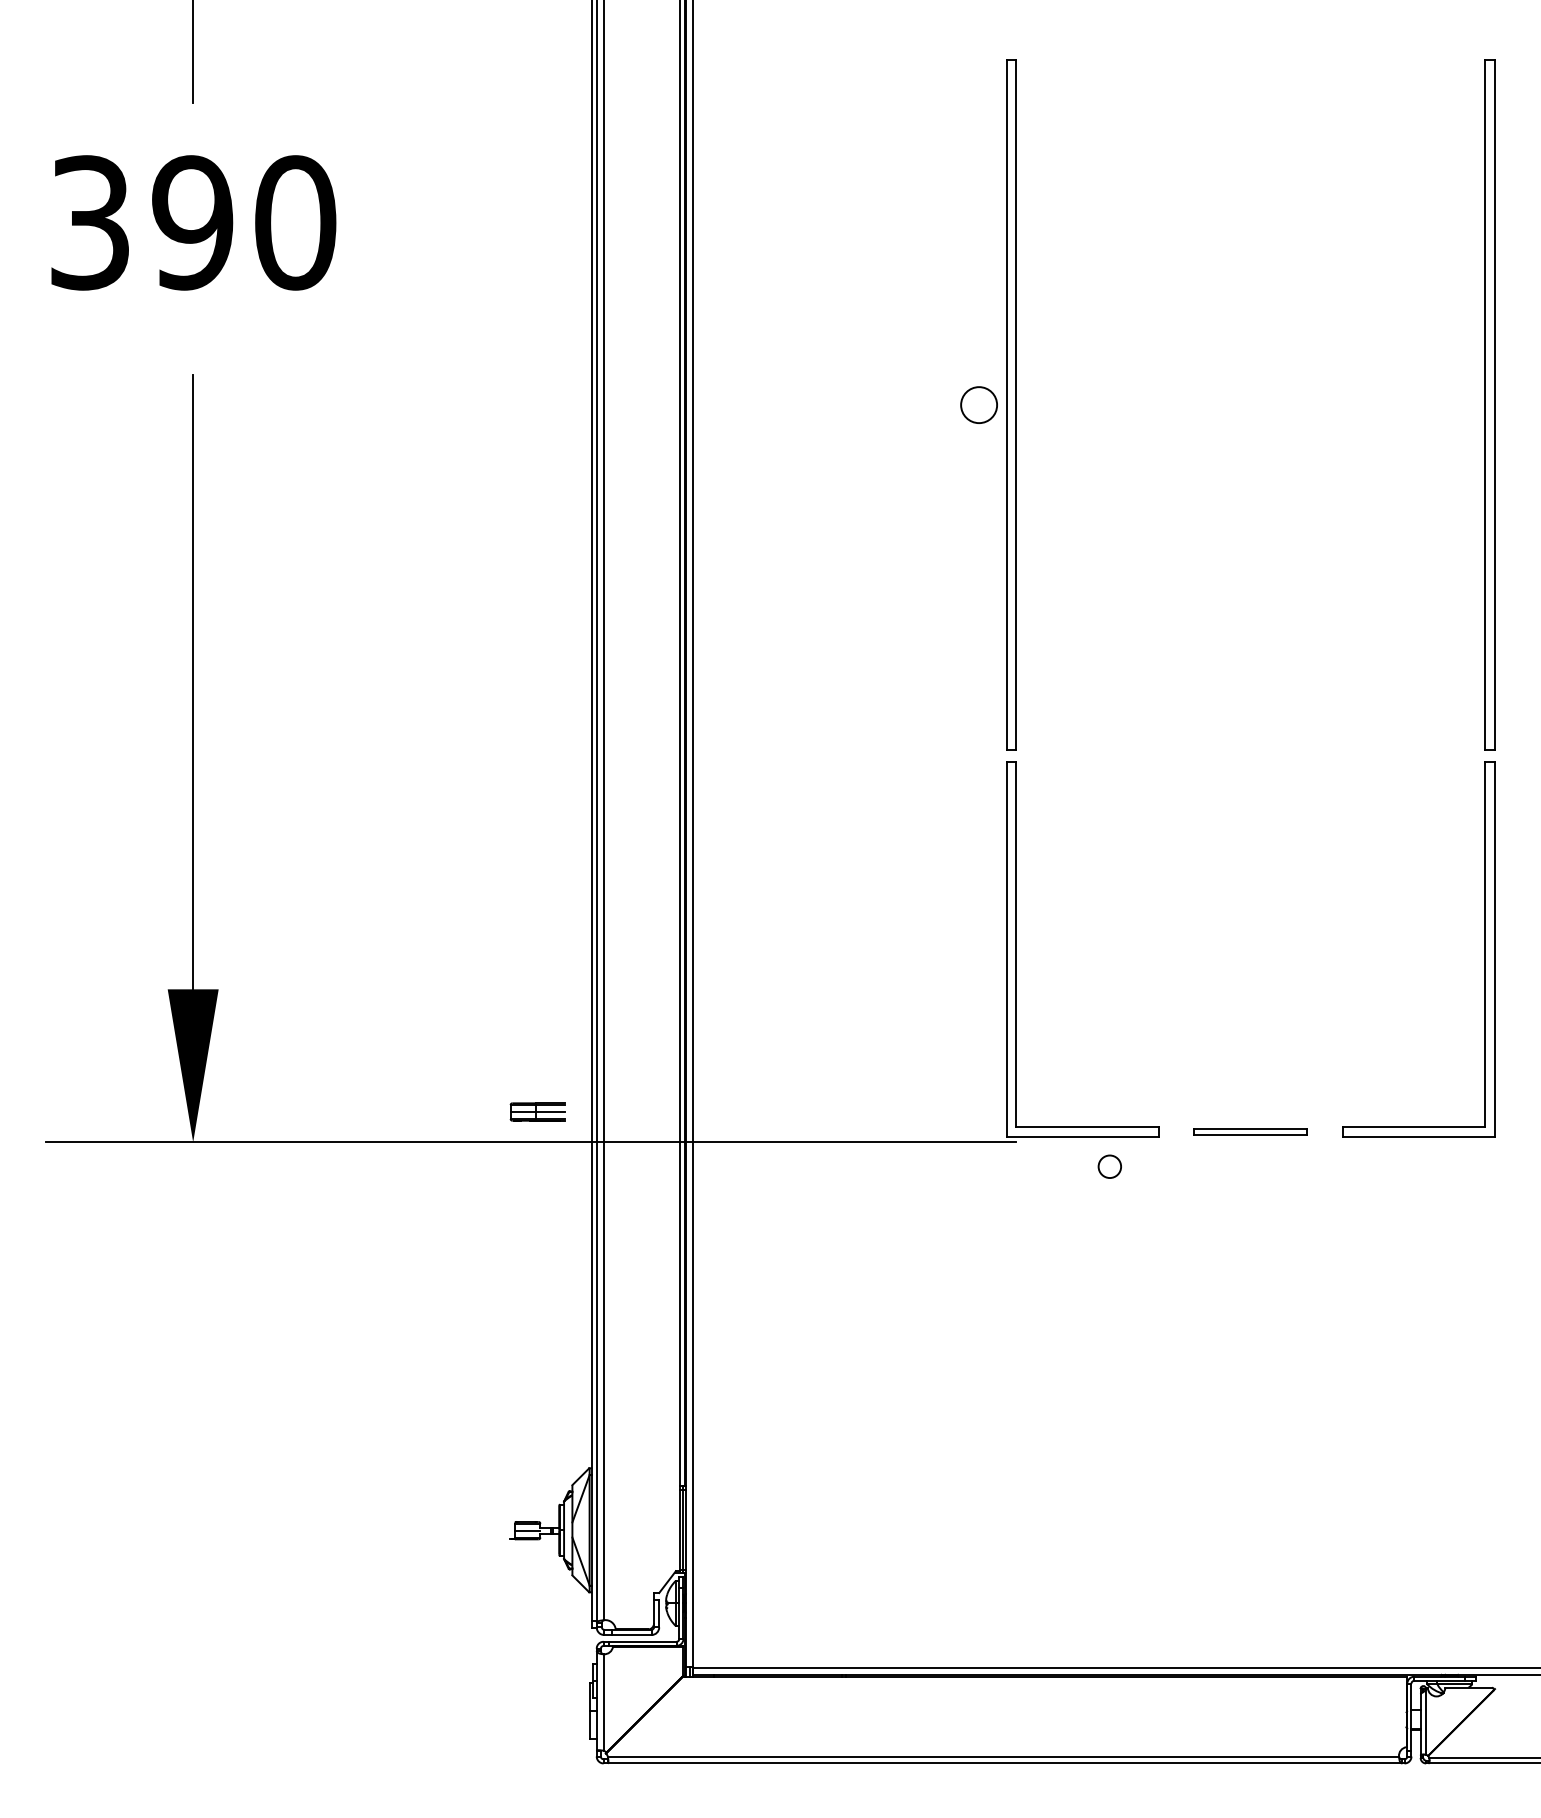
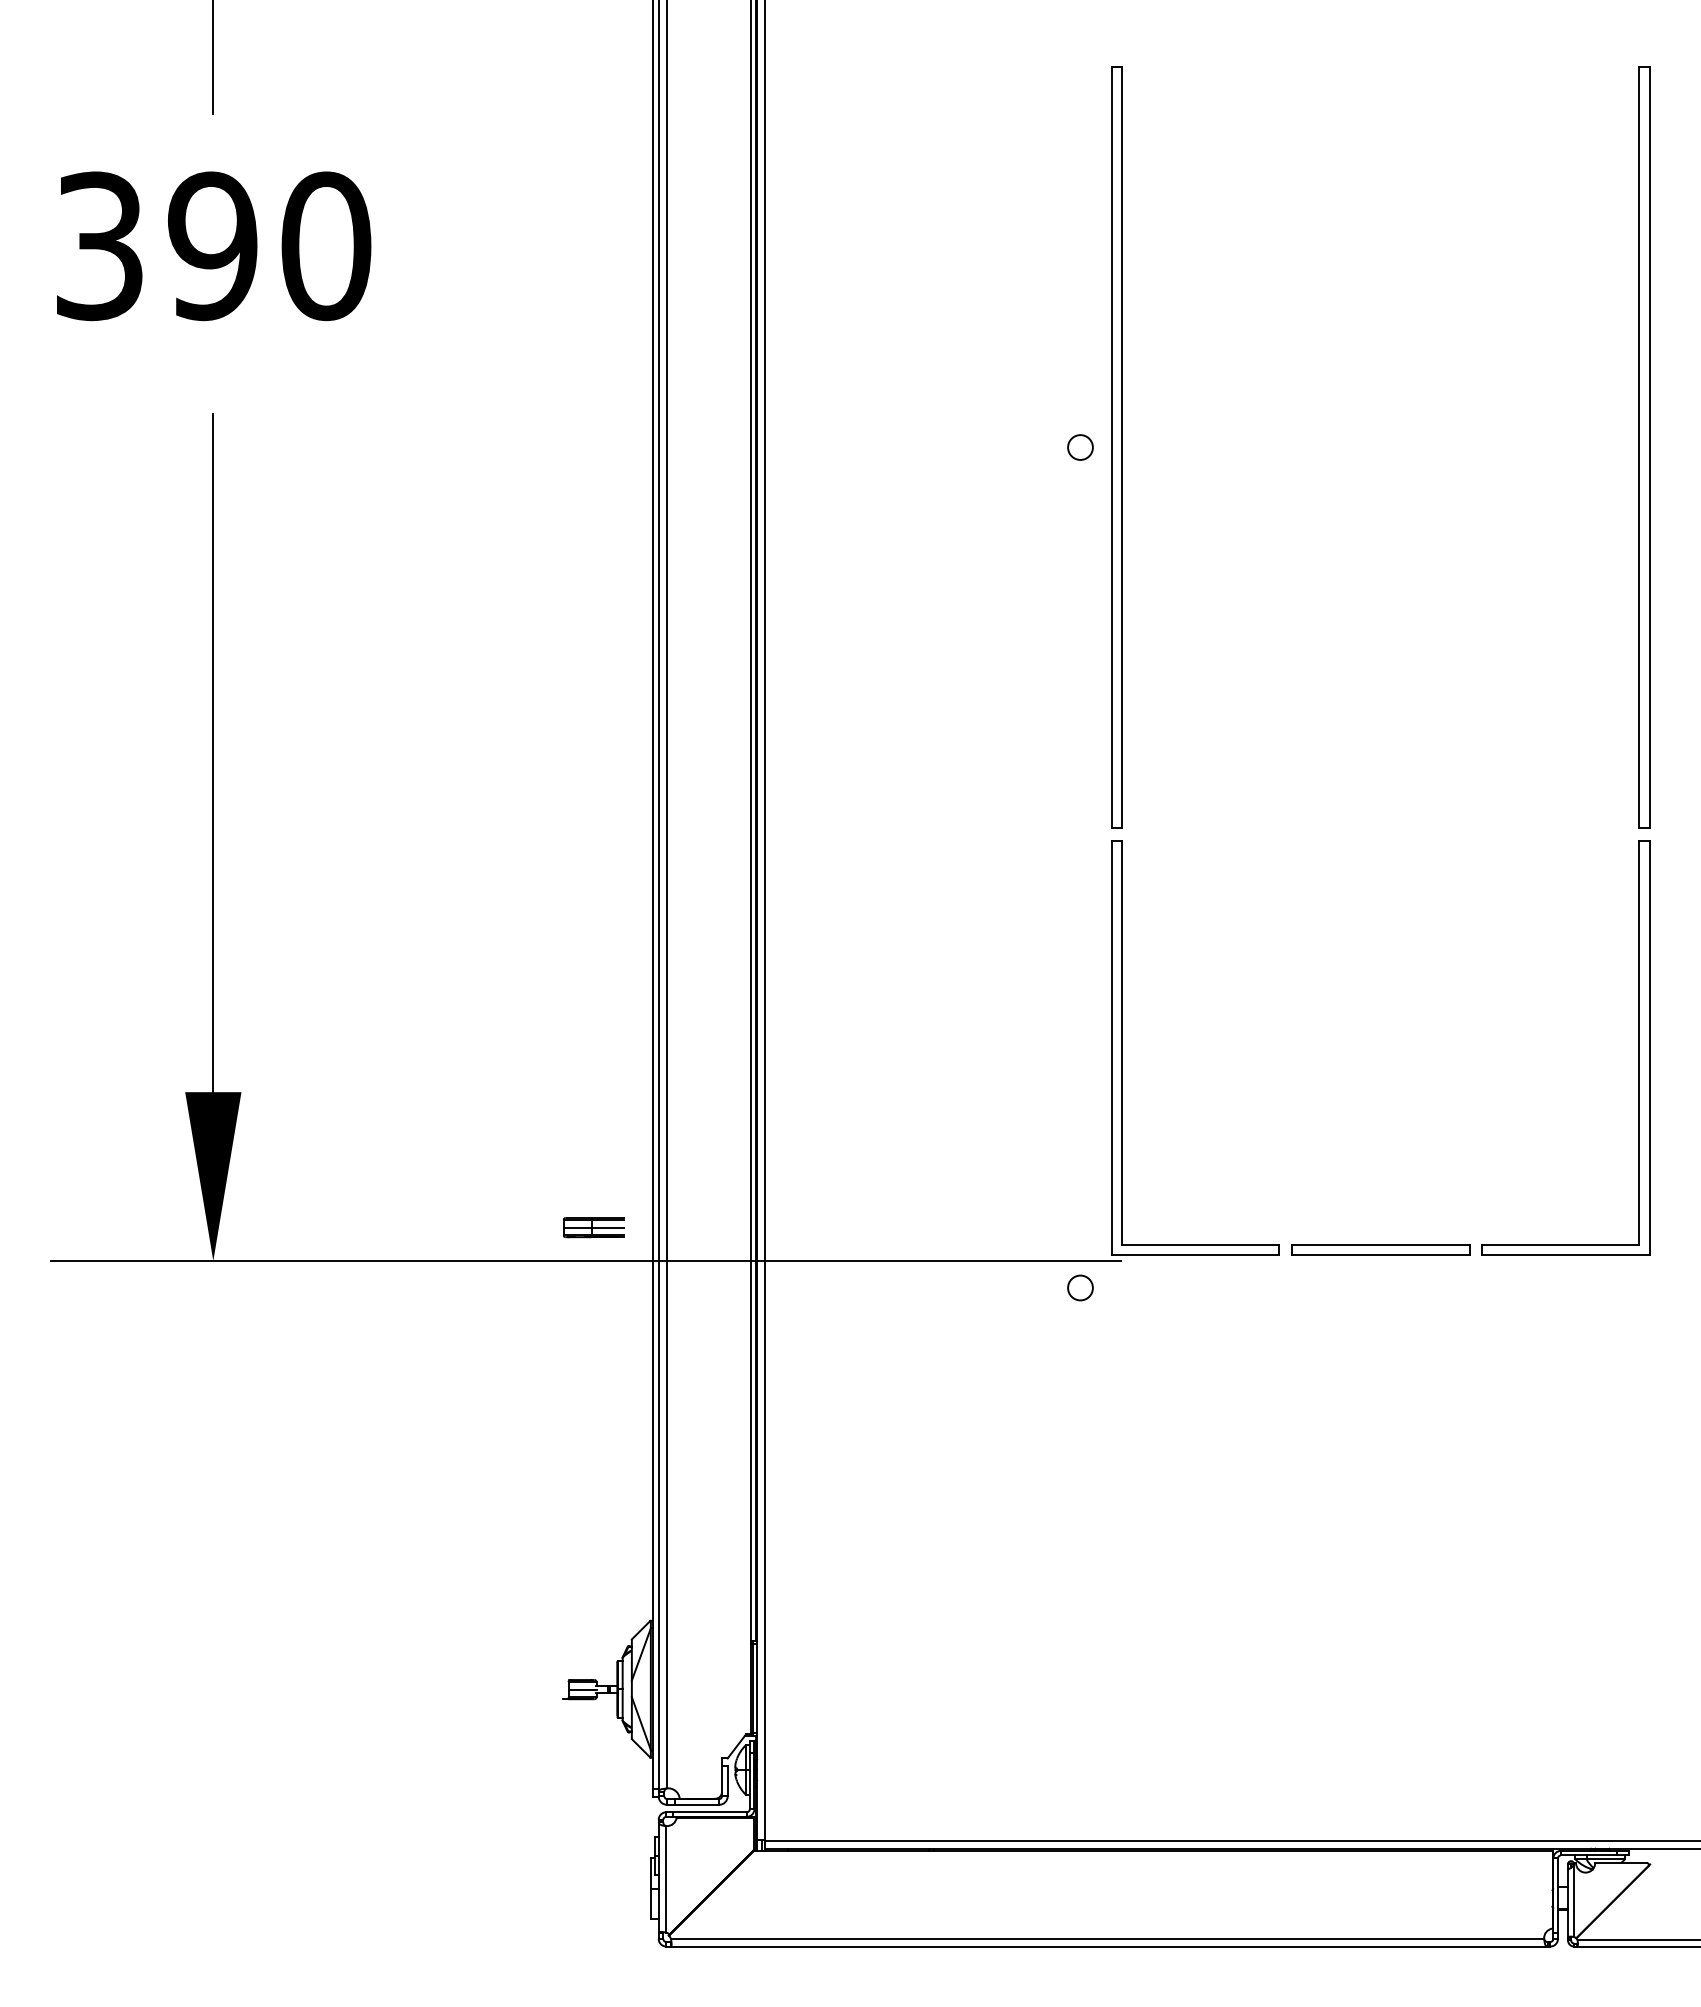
circle: (978, 405) -> (1080, 447), size x0.62
part: (1250, 1131) -> (1380, 1249), size x1.43
circle: (1109, 1166) -> (1080, 1287), moved

